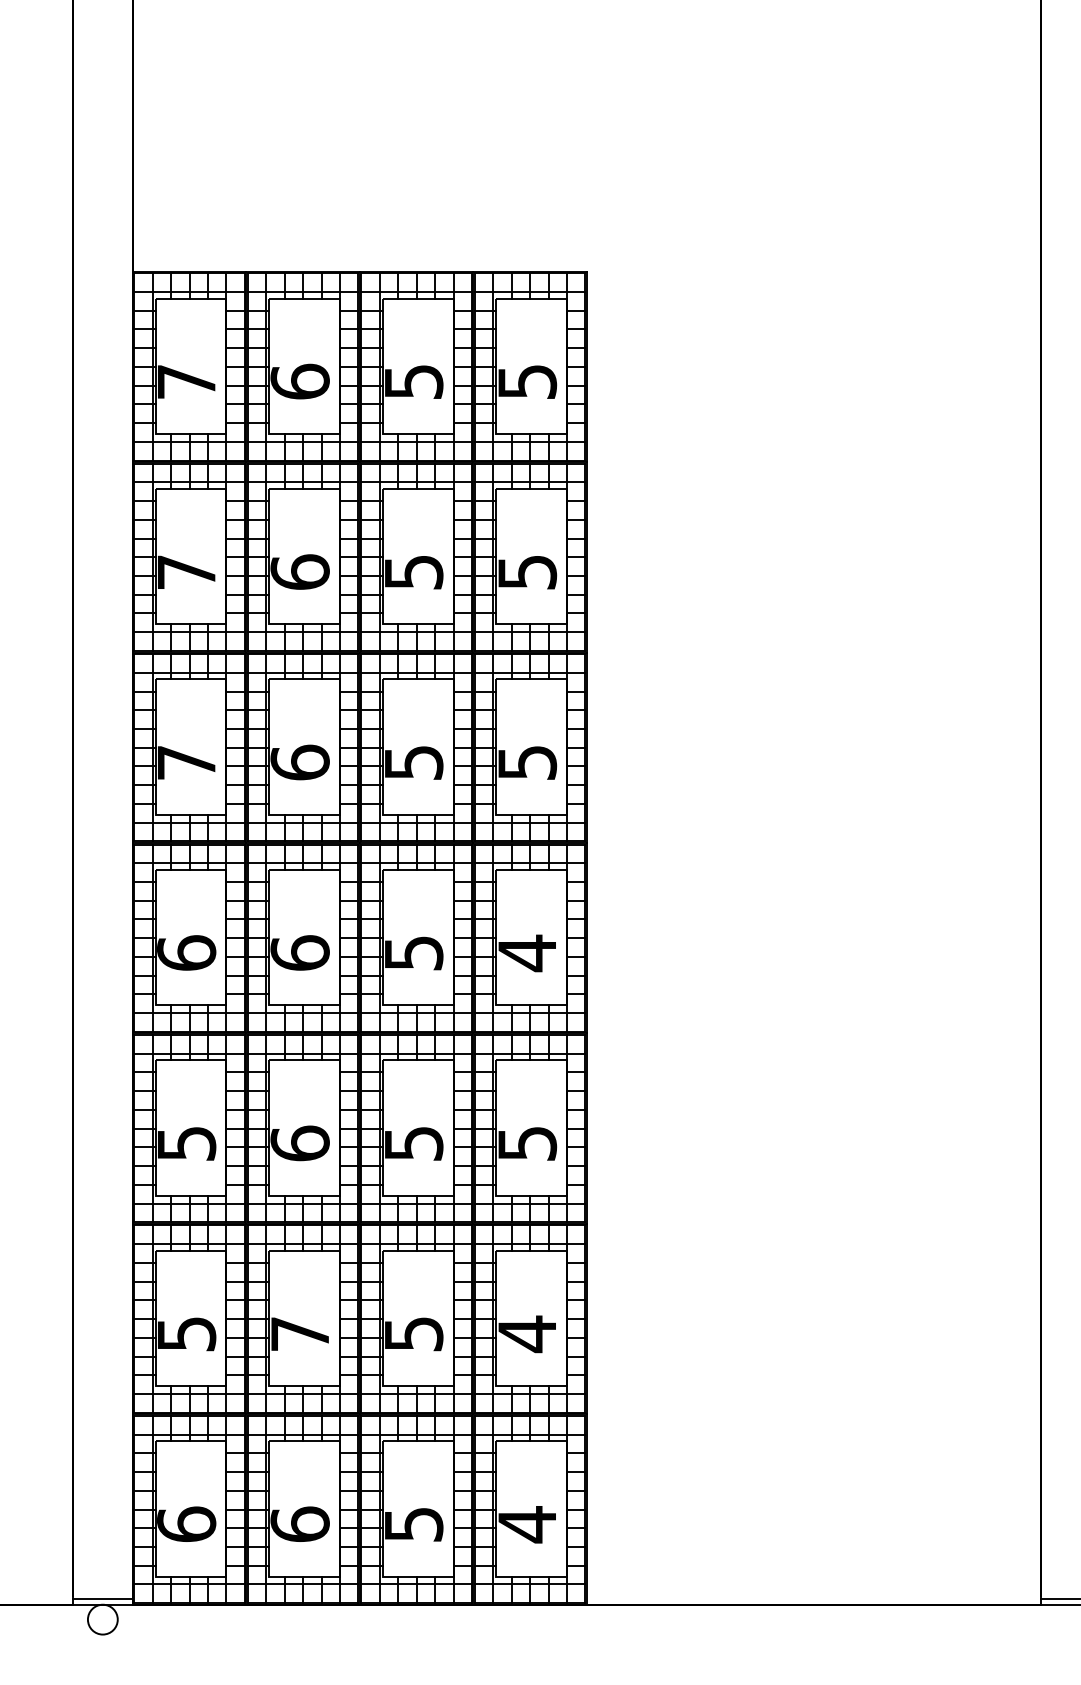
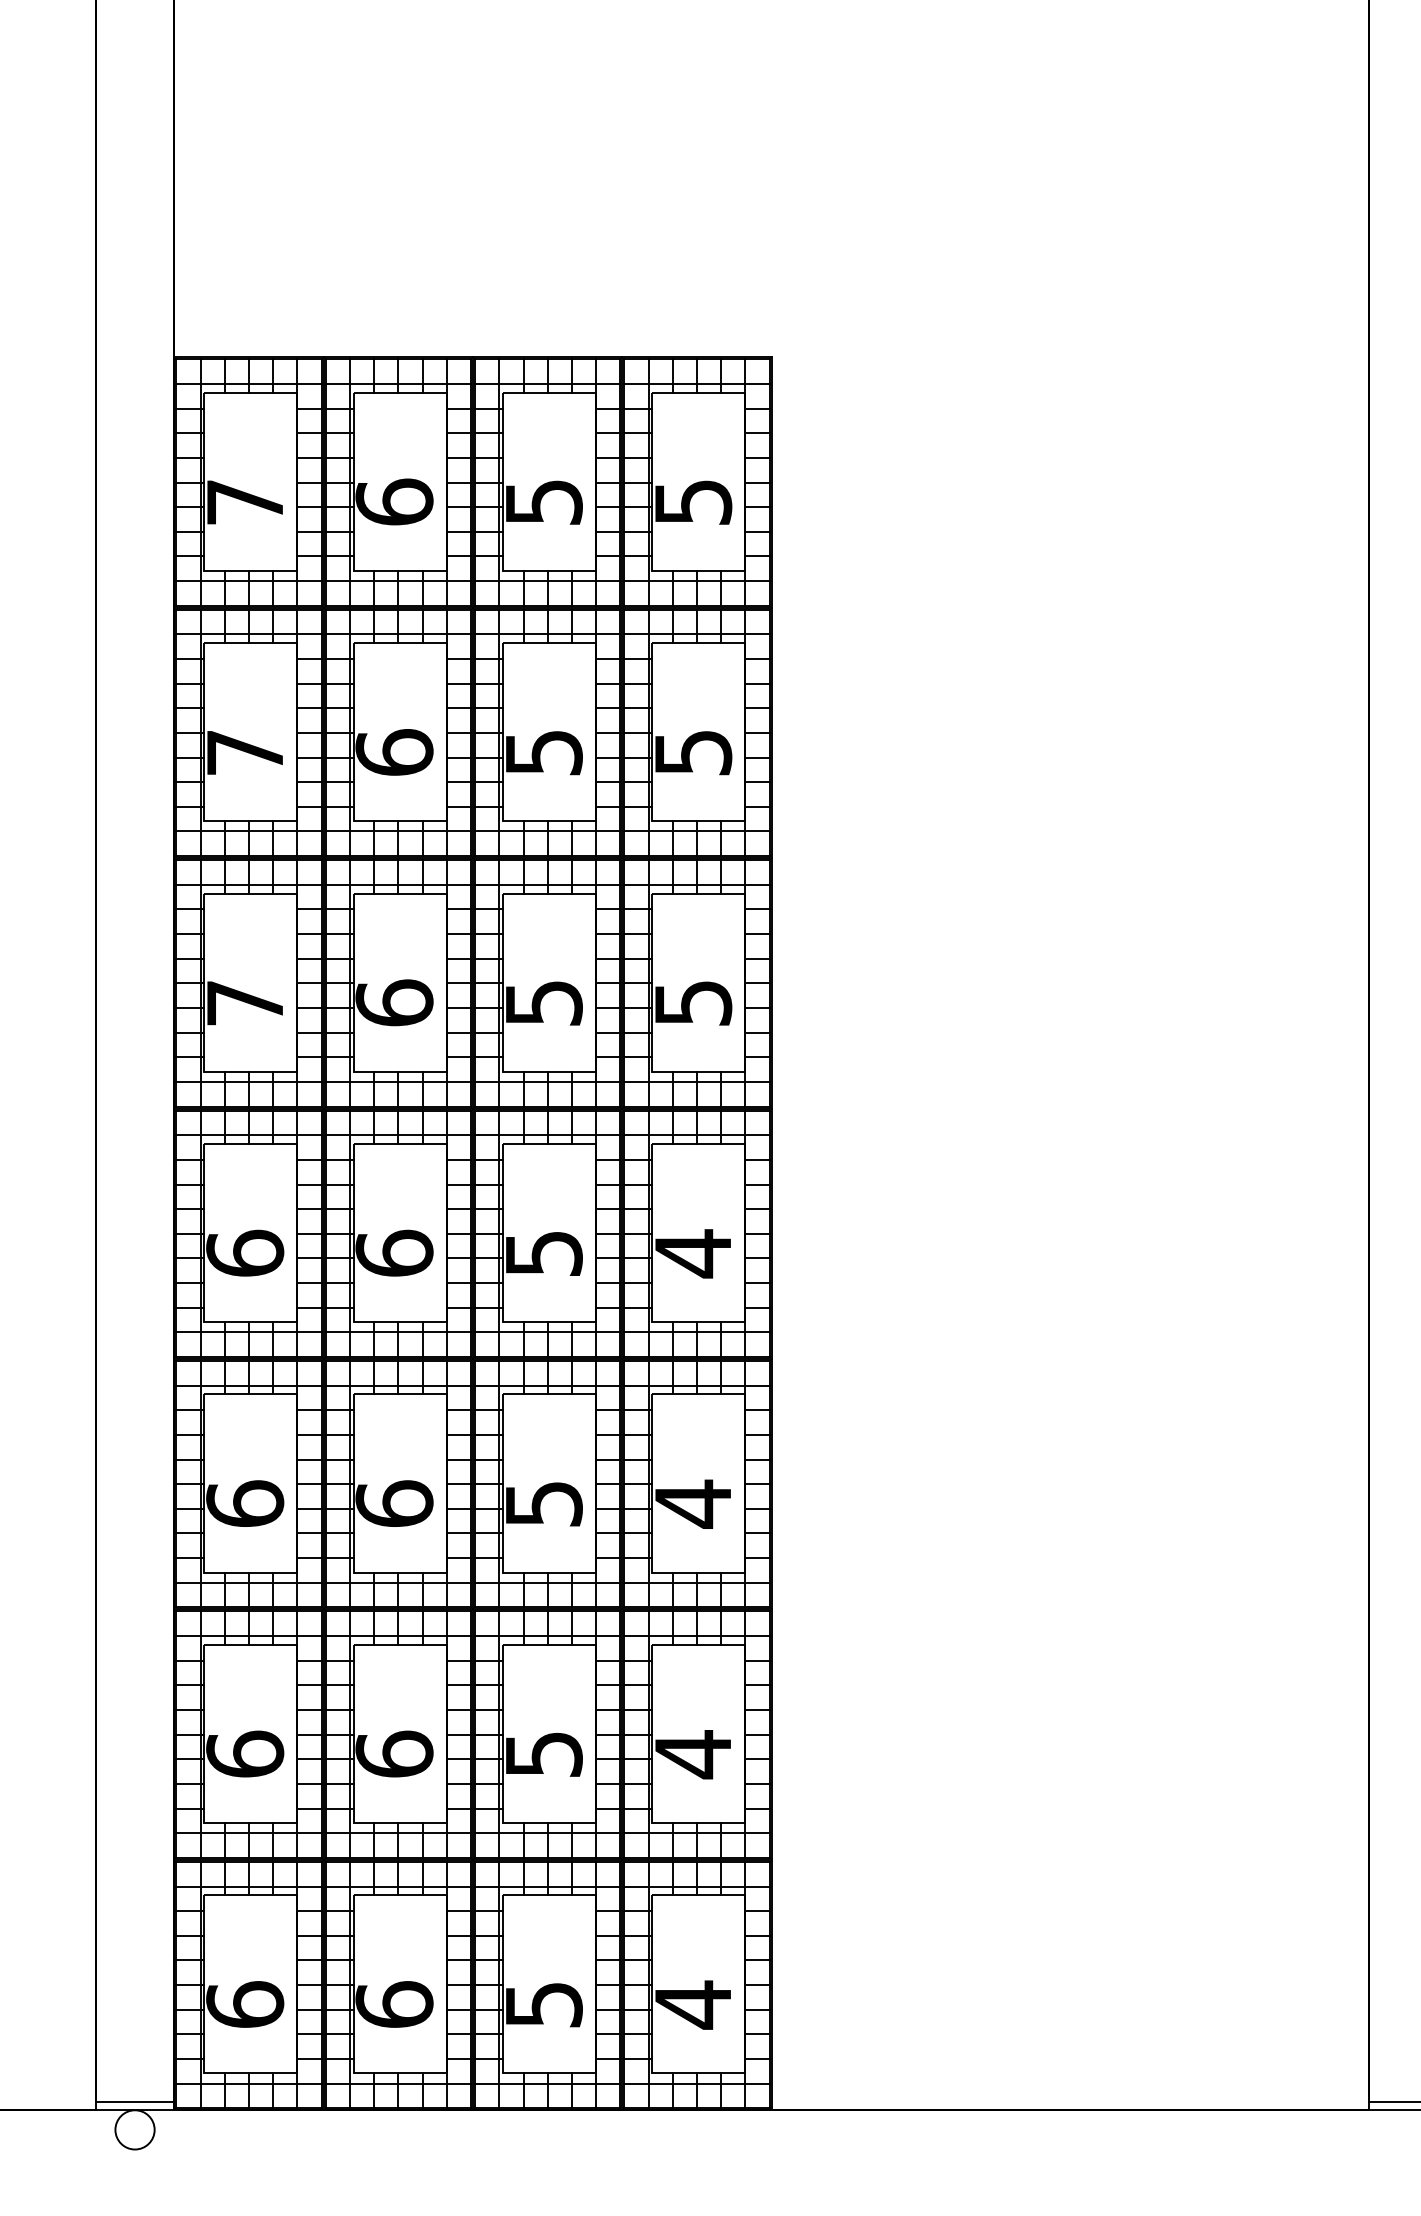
text: (186, 1143) -> (245, 1503), 5 -> 6
text: (527, 1143) -> (693, 1503), 5 -> 4
text: (186, 1333) -> (245, 1753), 5 -> 6
text: (300, 1333) -> (394, 1753), 7 -> 6

